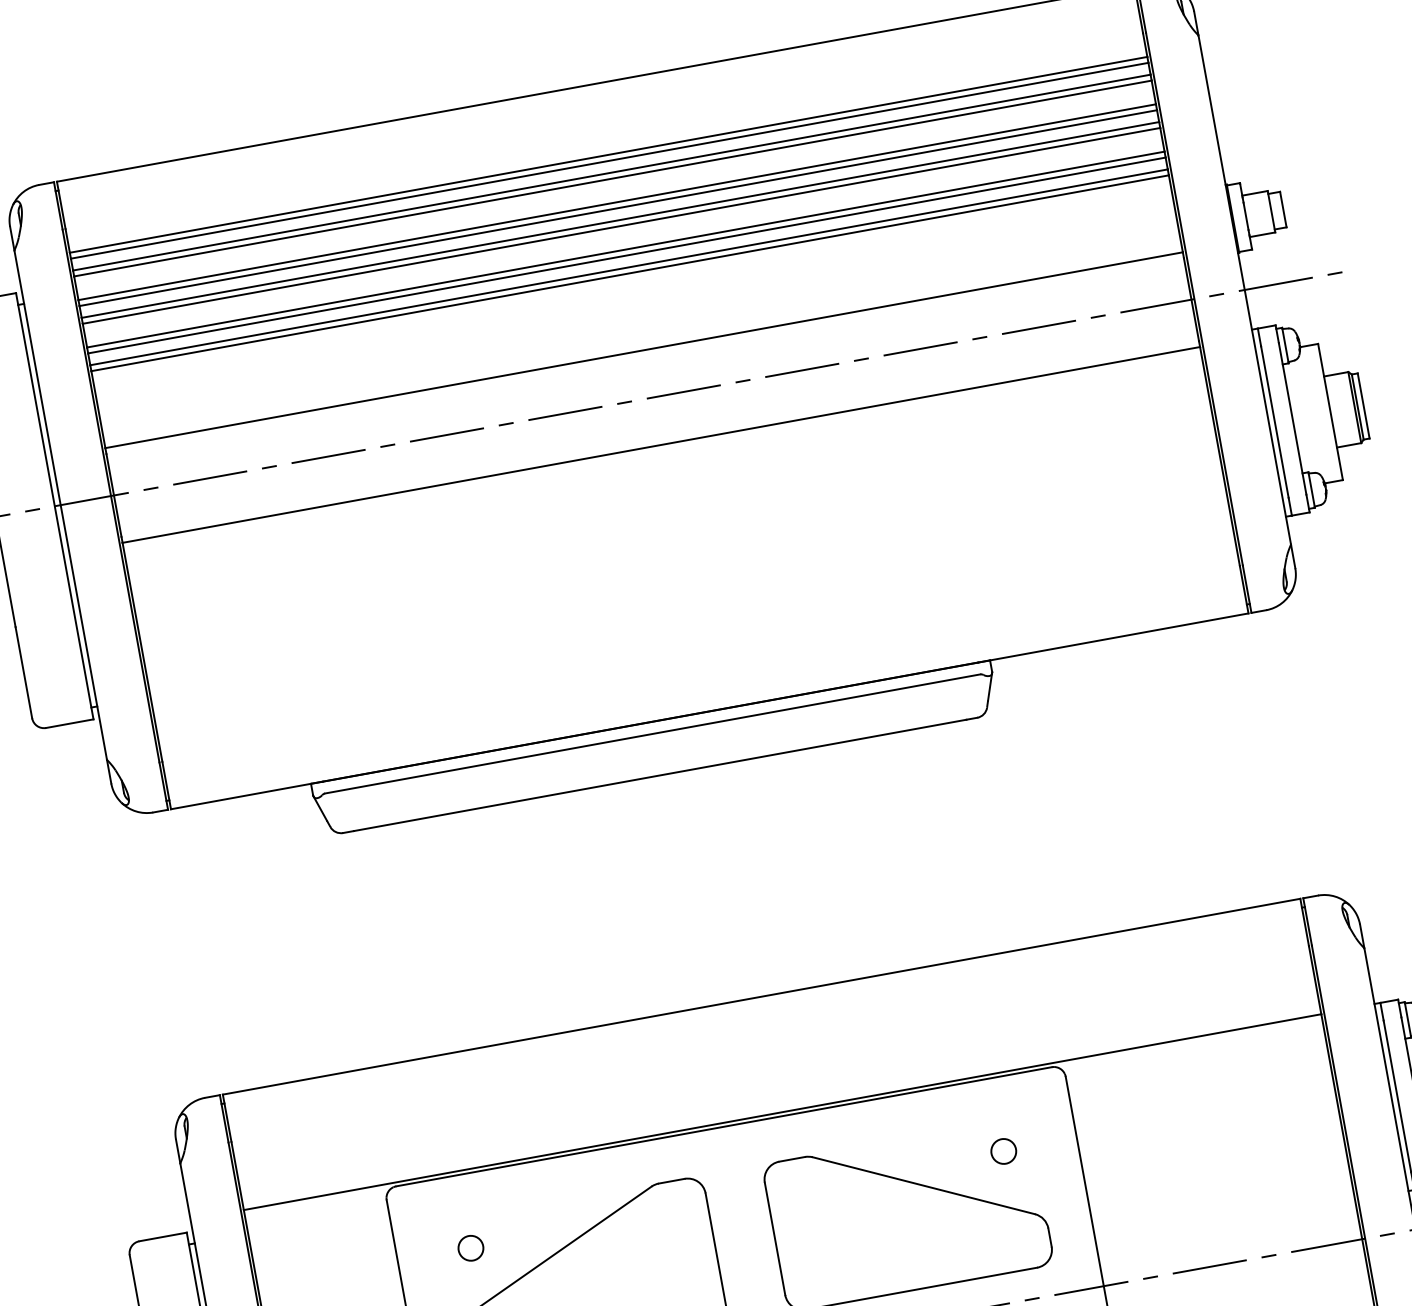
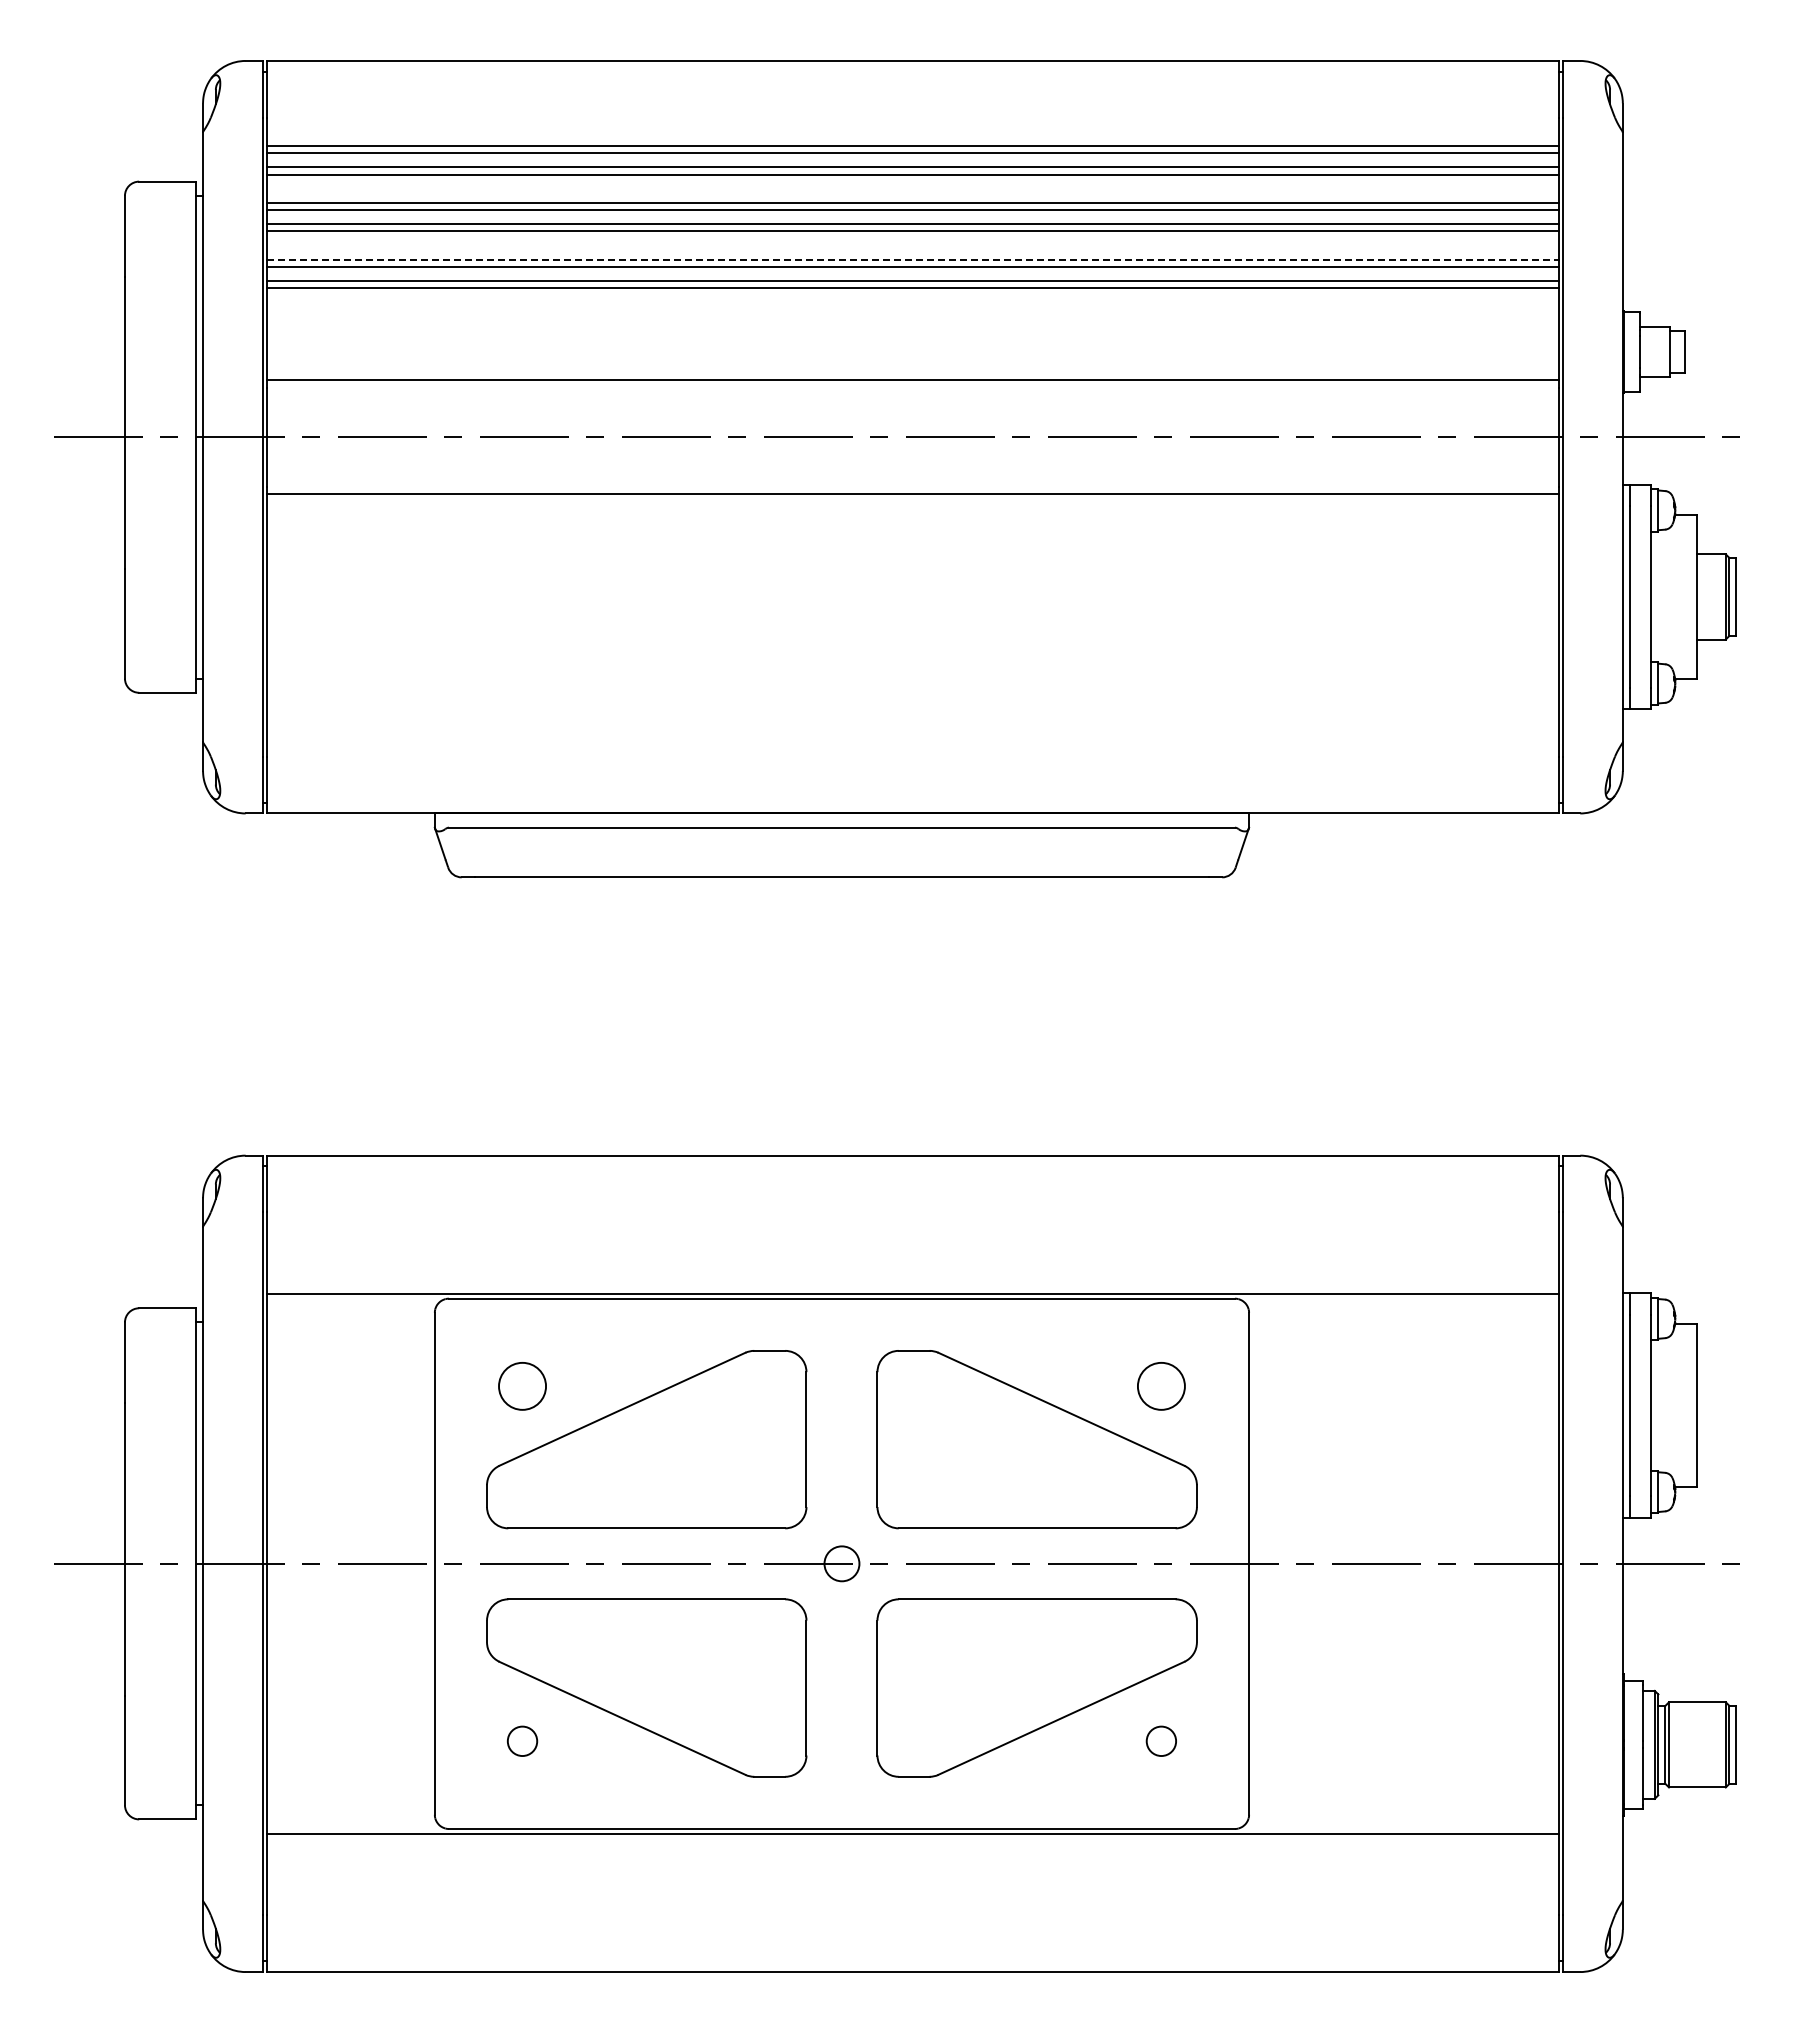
line: (626, 249) -> (913, 259), solid -> dashed
circle: (1003, 1151) -> (1161, 1386), size x1.6
circle: (470, 1248) -> (522, 1386), size x1.6

